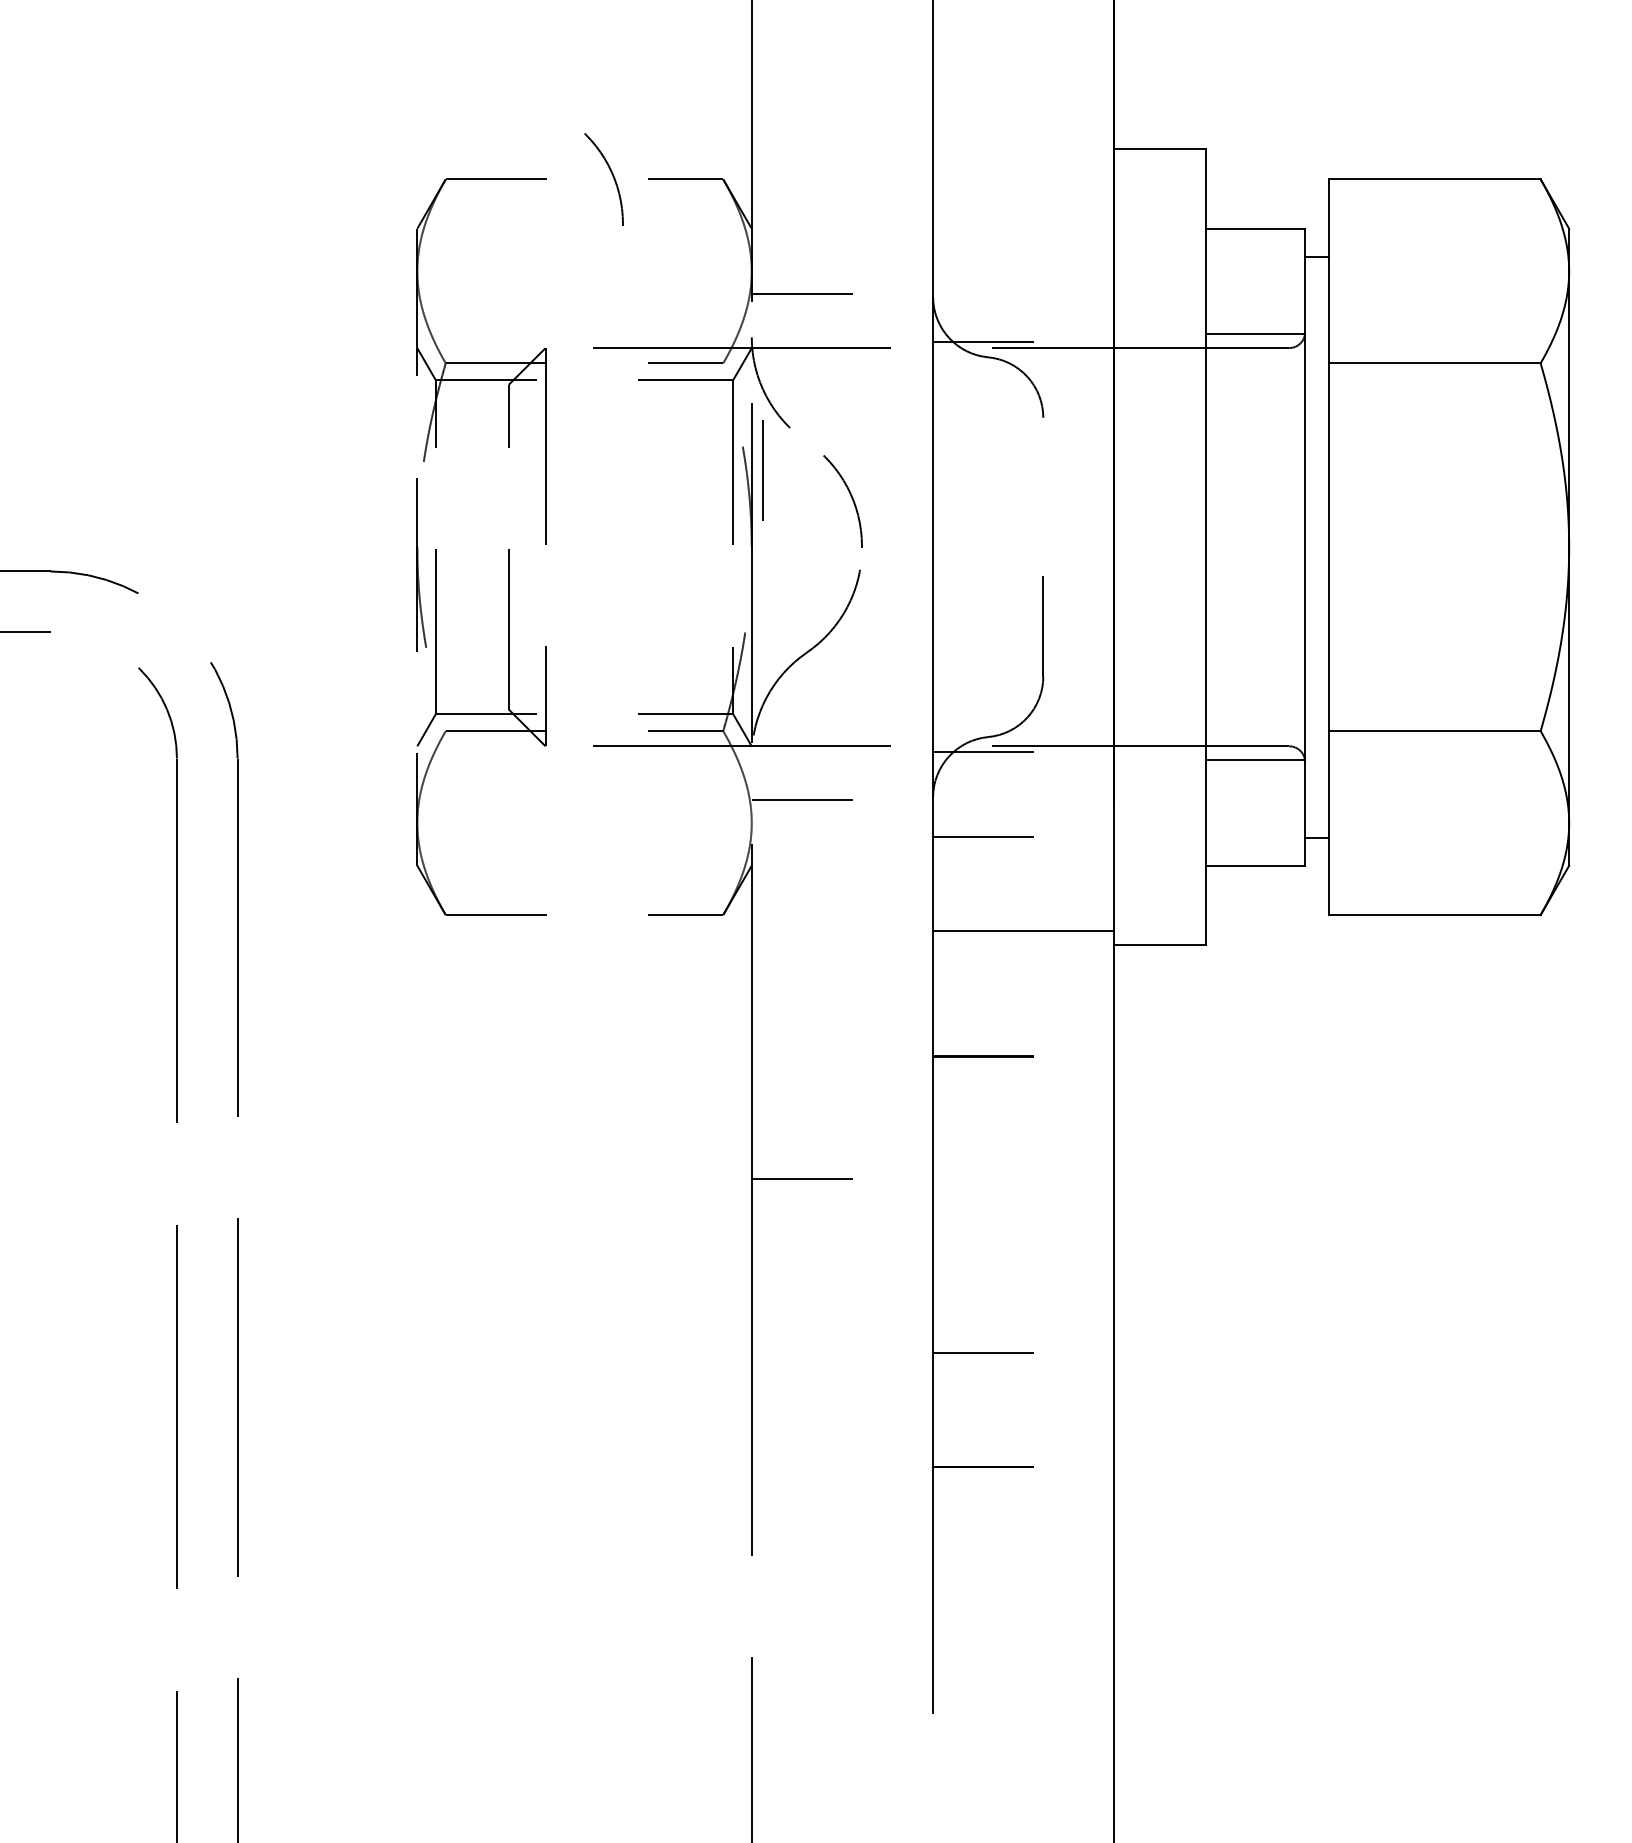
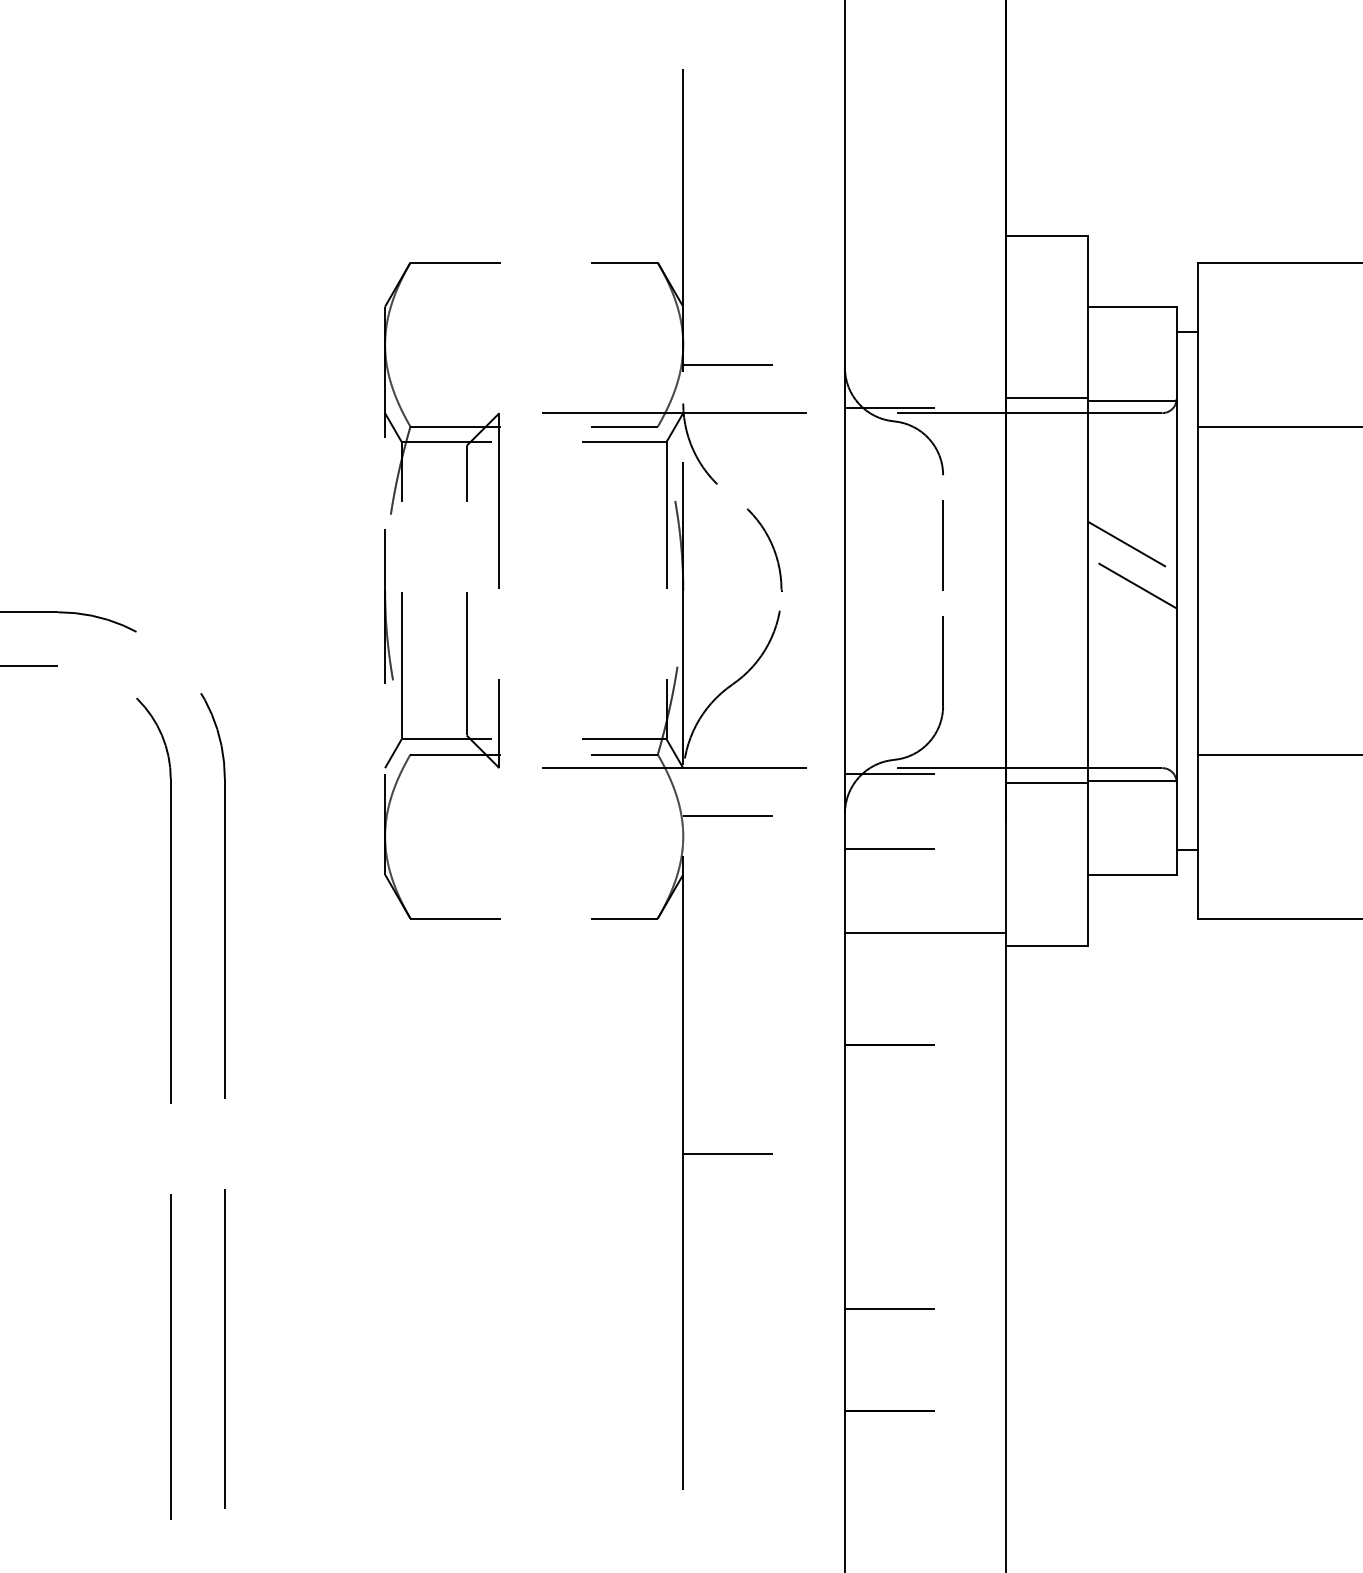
part: (611, 174) -> (558, 258), removed
line: (1159, 331) -> (1046, 398), added
line: (762, 470) -> (942, 545), moved
line: (1255, 498) -> (1132, 547), added
line: (1255, 538) -> (1132, 582), added
line: (1159, 763) -> (1046, 783), added

